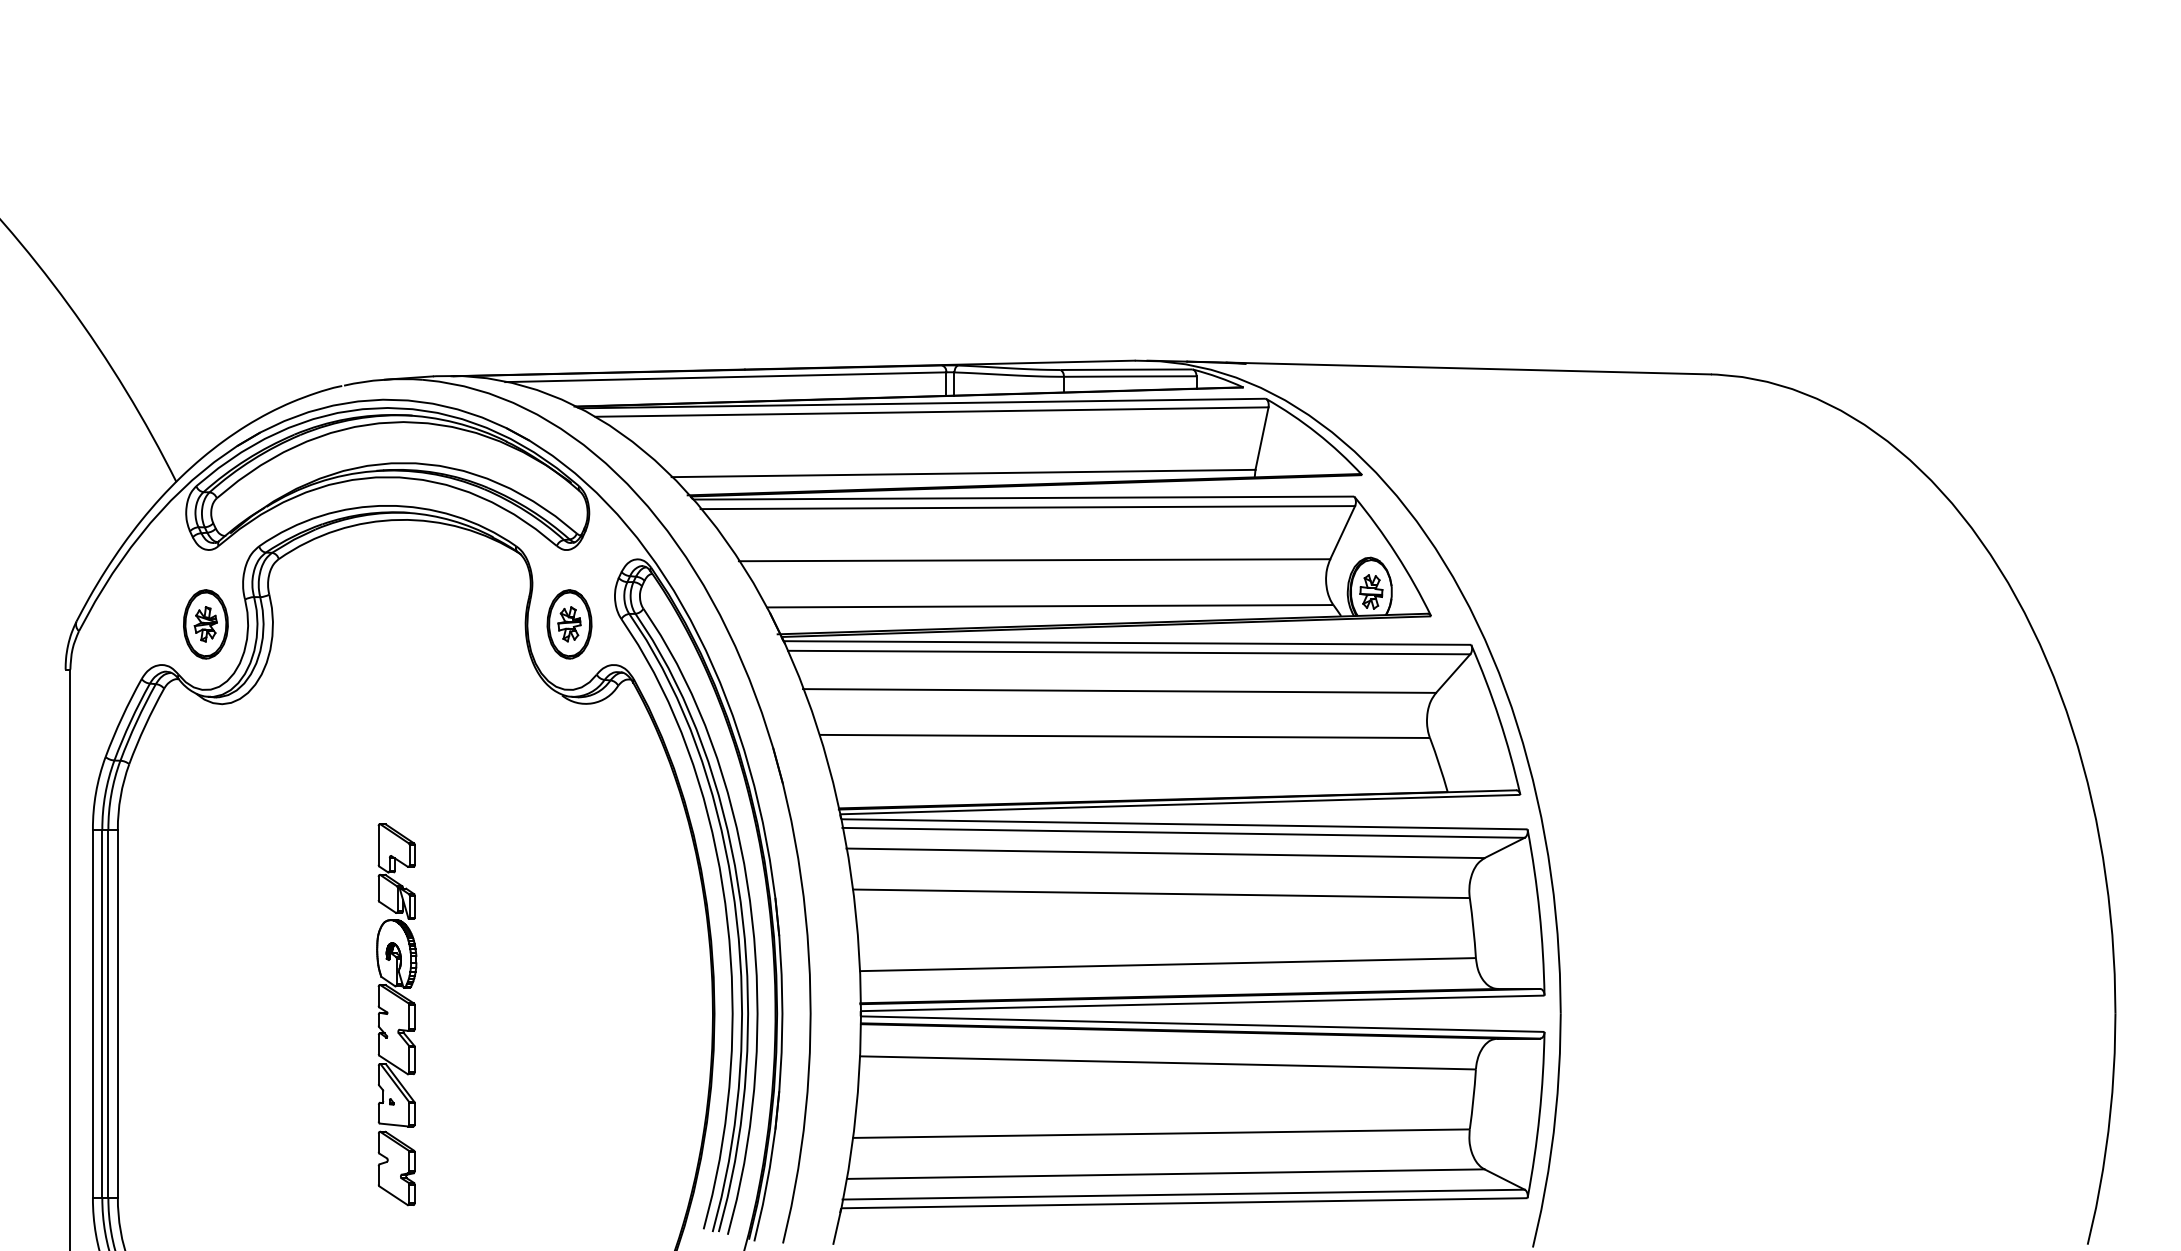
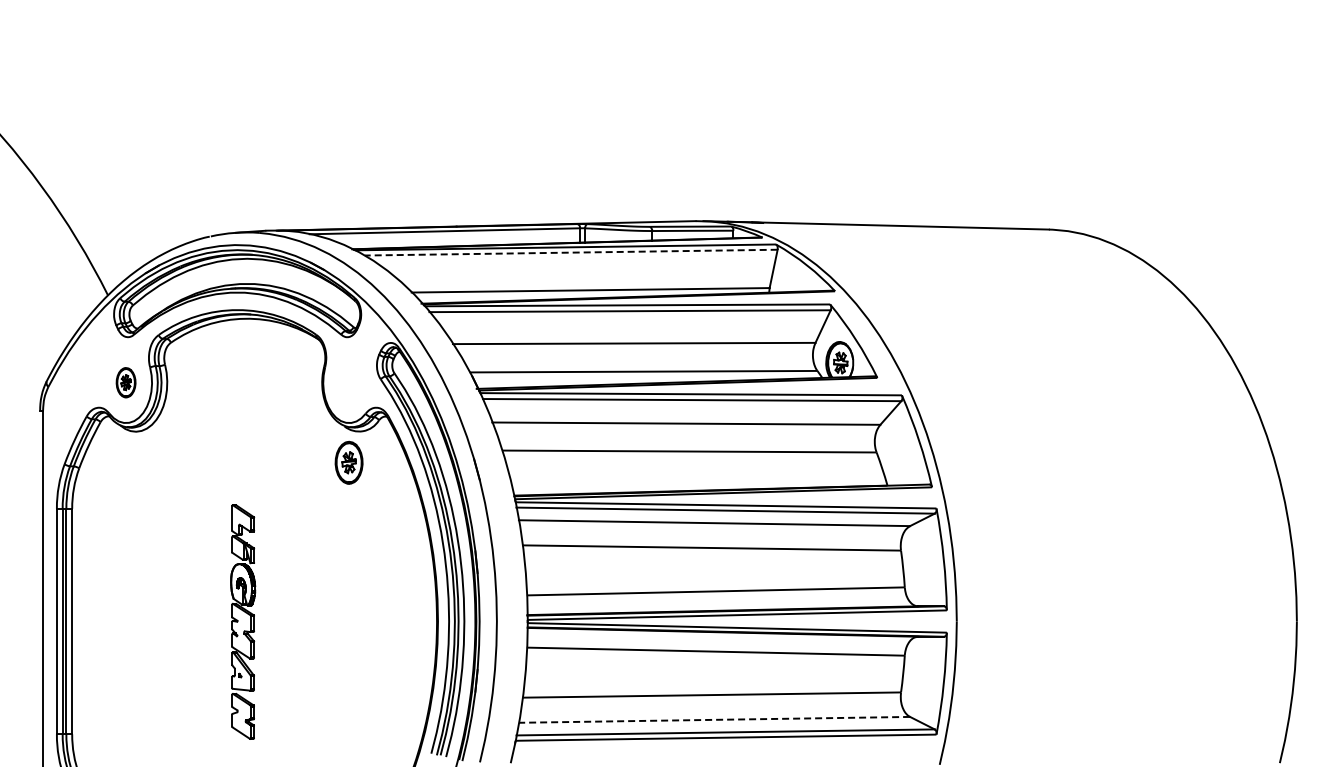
line: (930, 411) -> (570, 252), solid -> dashed
part: (204, 623) -> (125, 382), size x0.7
part: (568, 623) -> (348, 462), moved
line: (1165, 1173) -> (714, 719), solid -> dashed

